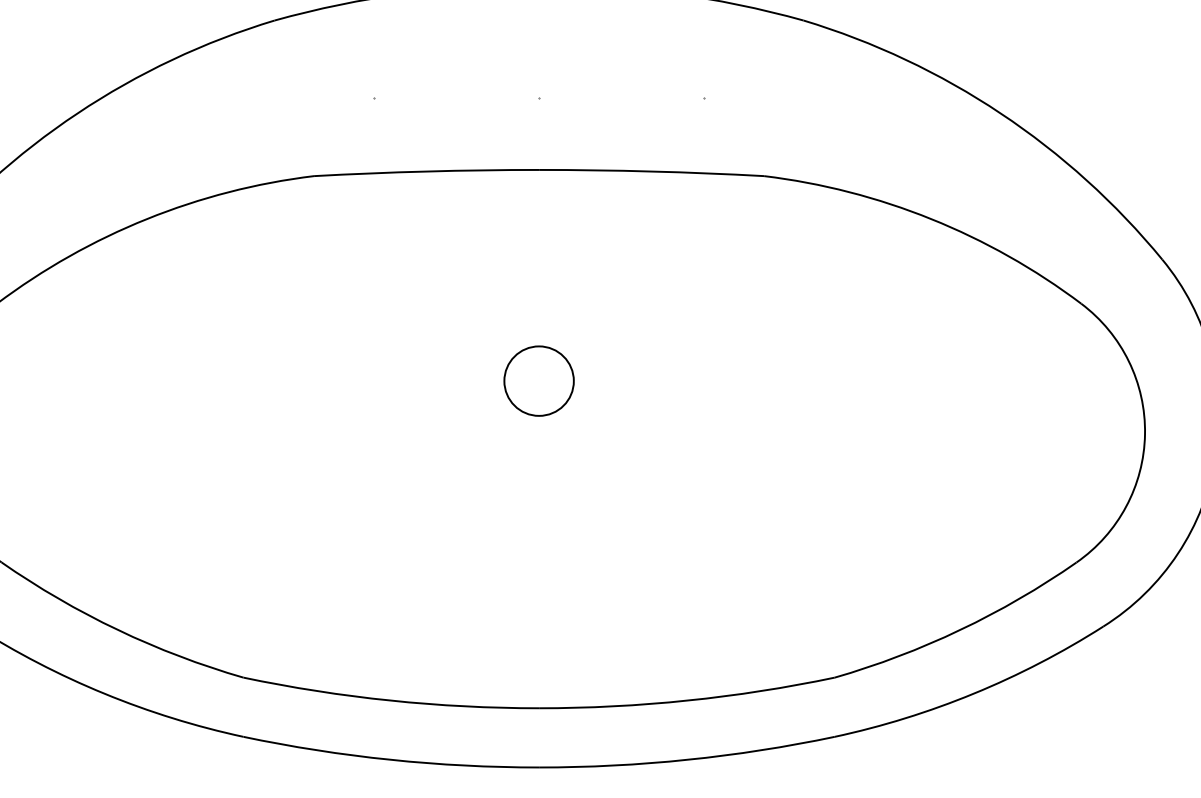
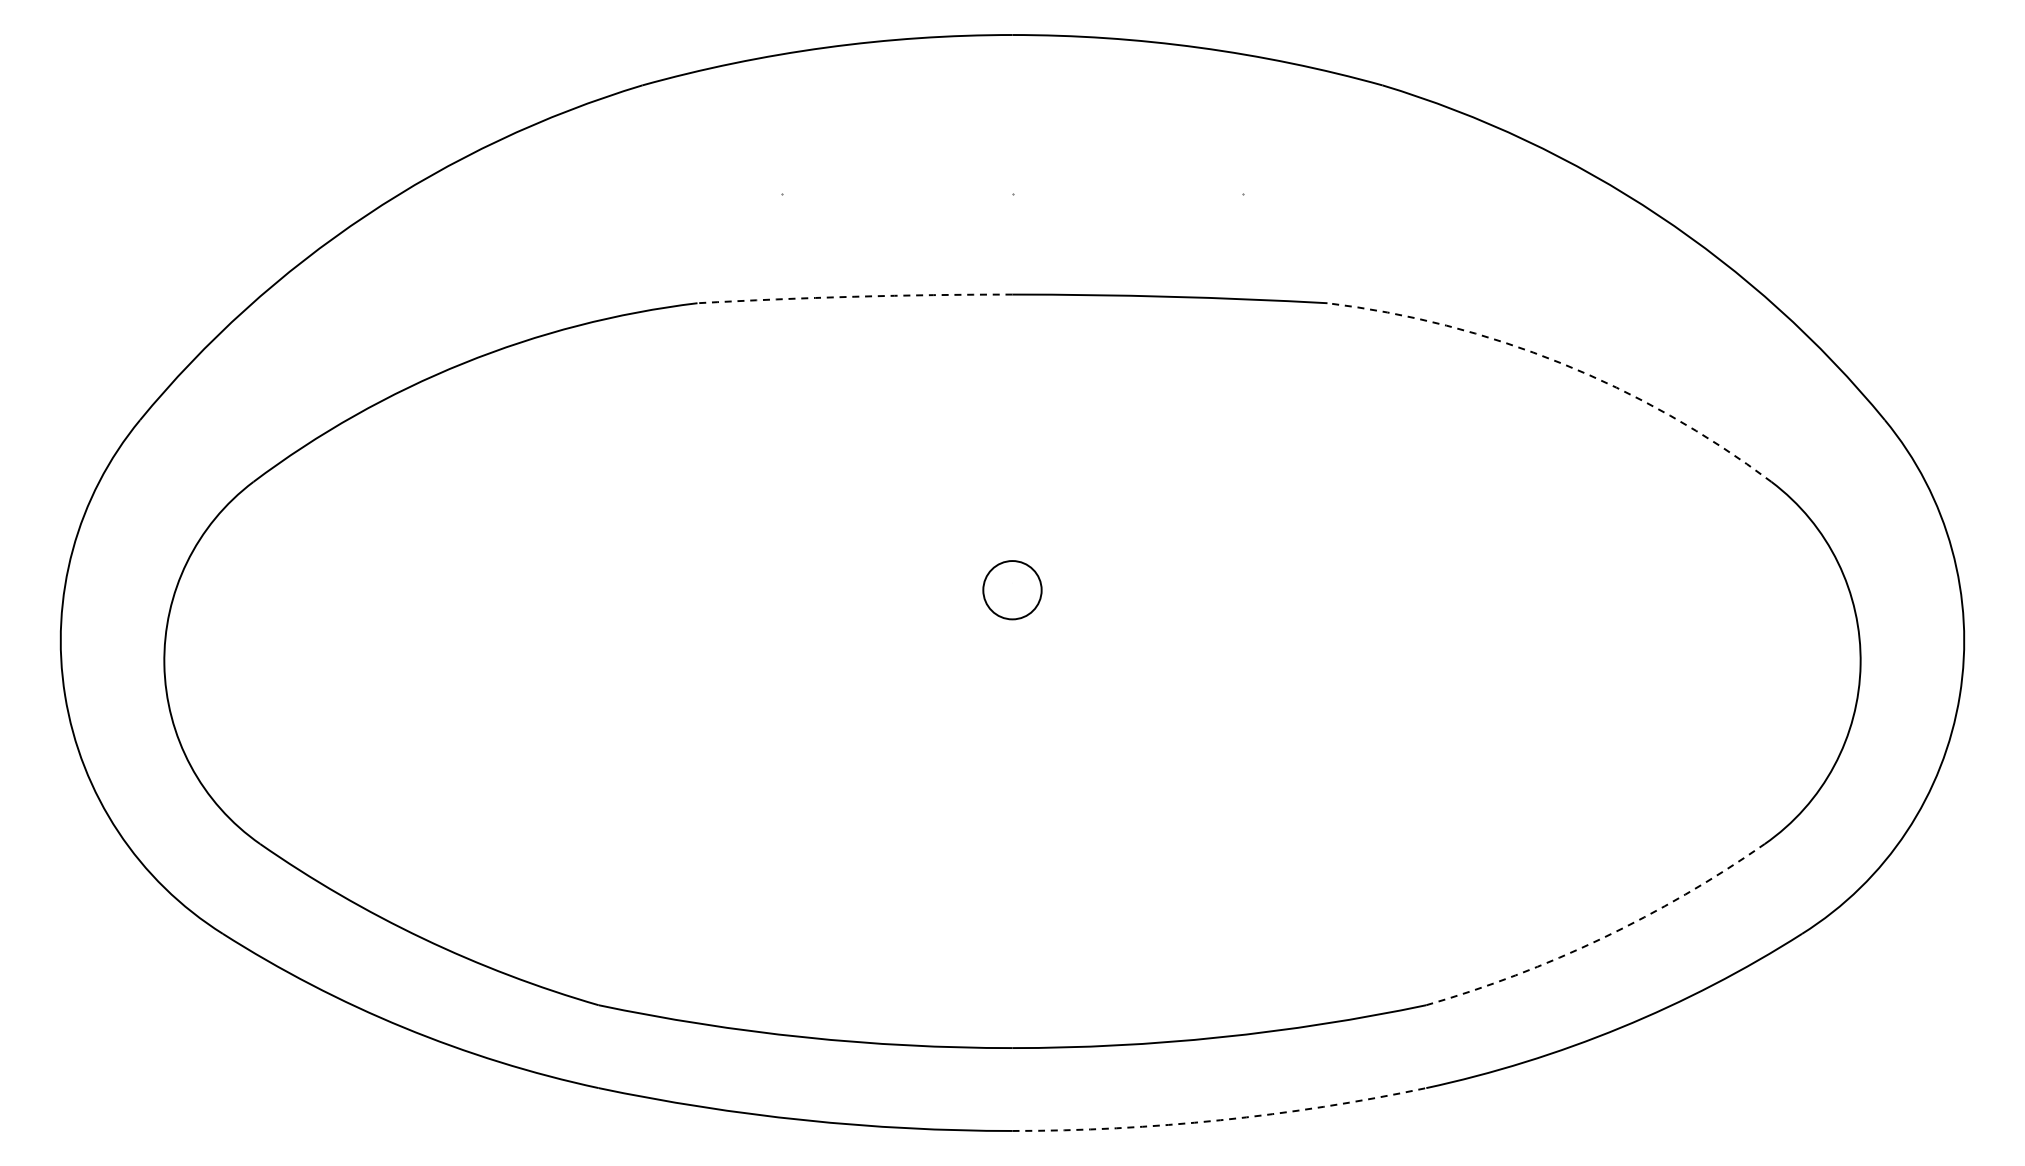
arc: (426, 171) -> (854, 296), solid -> dashed
arc: (931, 219) -> (1561, 363), solid -> dashed
circle: (539, 380) -> (1012, 589), size x0.6
arc: (960, 629) -> (1602, 938), solid -> dashed
arc: (687, 759) -> (1220, 1120), solid -> dashed

